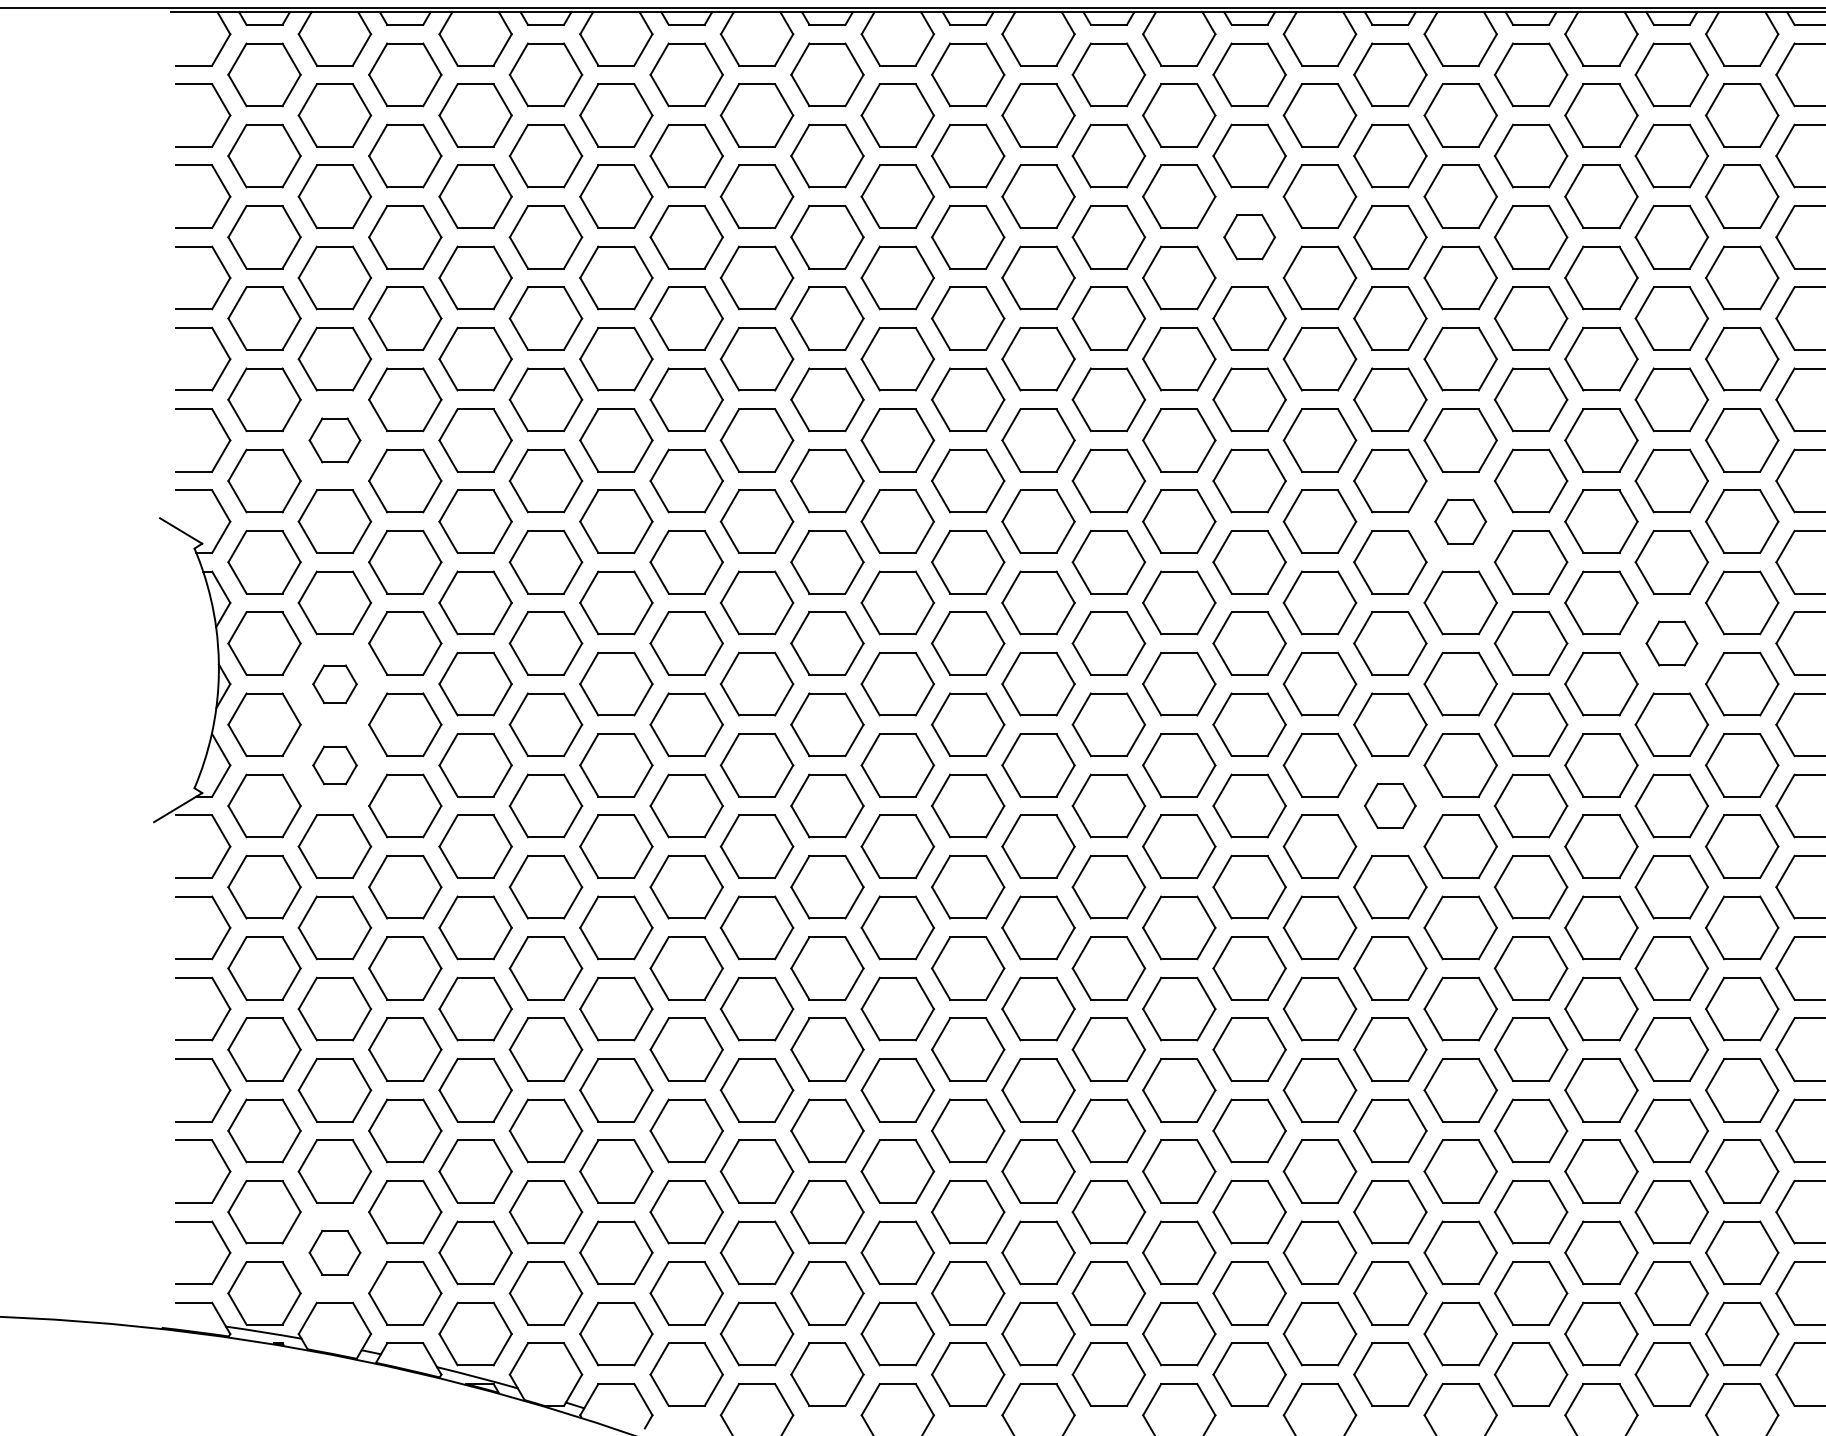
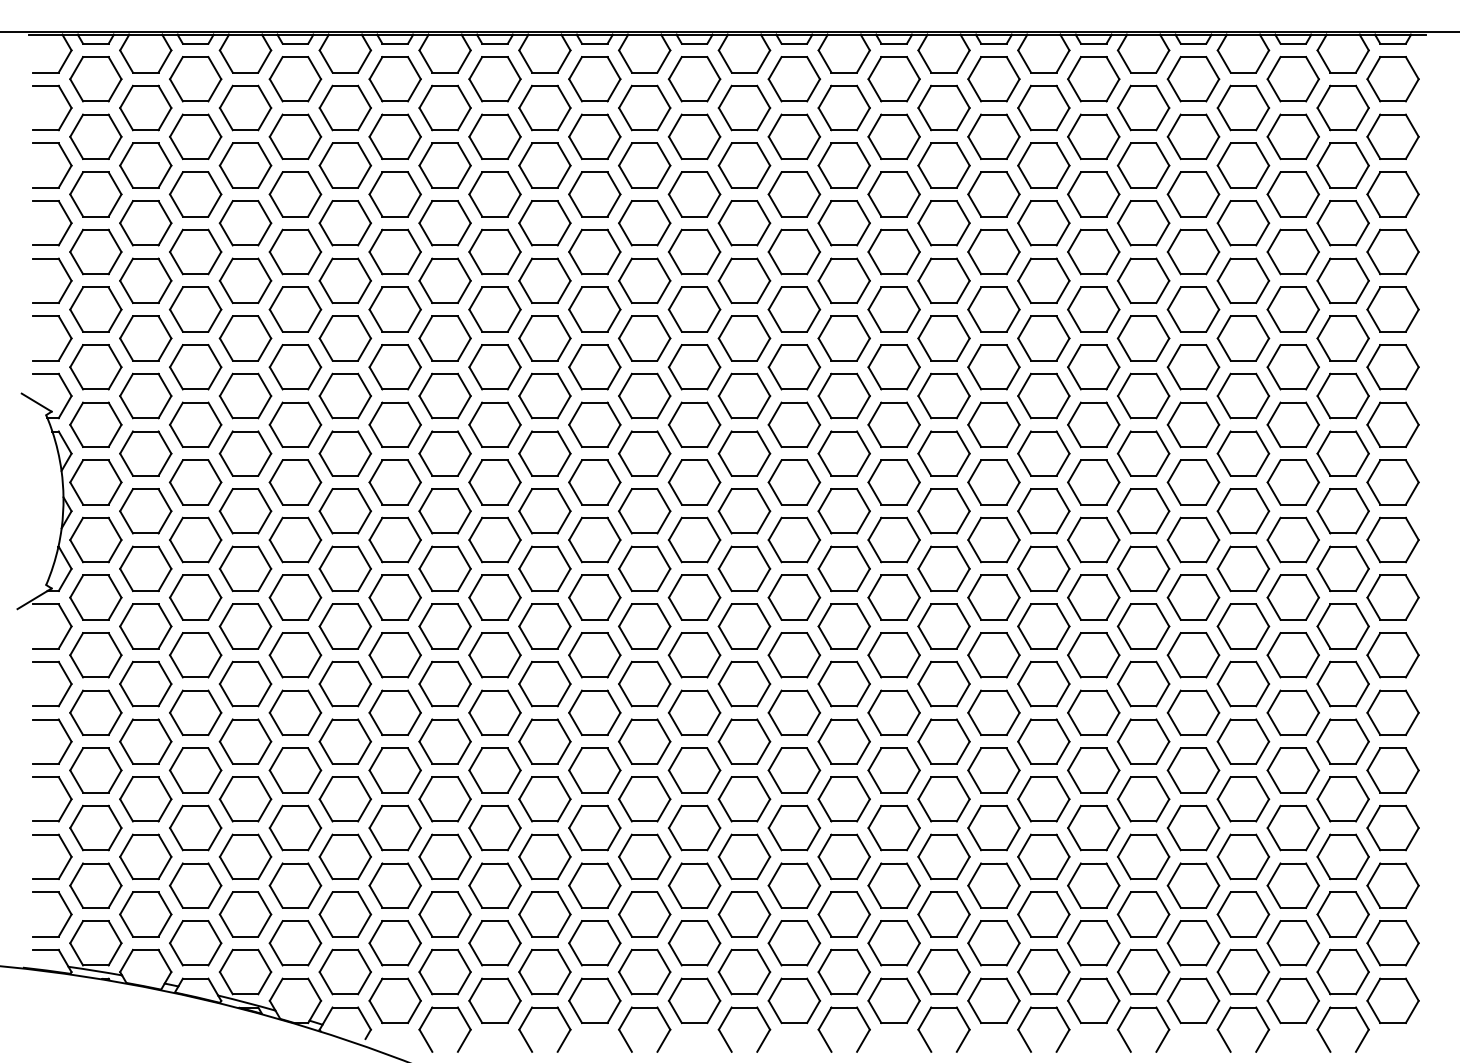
part: (1249, 237) -> (794, 194), size x1.43
part: (334, 440) -> (145, 338), size x1.43
part: (1459, 520) -> (943, 395), size x1.43
part: (1671, 643) -> (1093, 482), size x1.43
part: (334, 684) -> (145, 511), size x1.67
part: (334, 764) -> (145, 568), size x1.67
part: (1389, 805) -> (893, 597), size x1.43
part: (334, 1252) -> (145, 914), size x1.43

